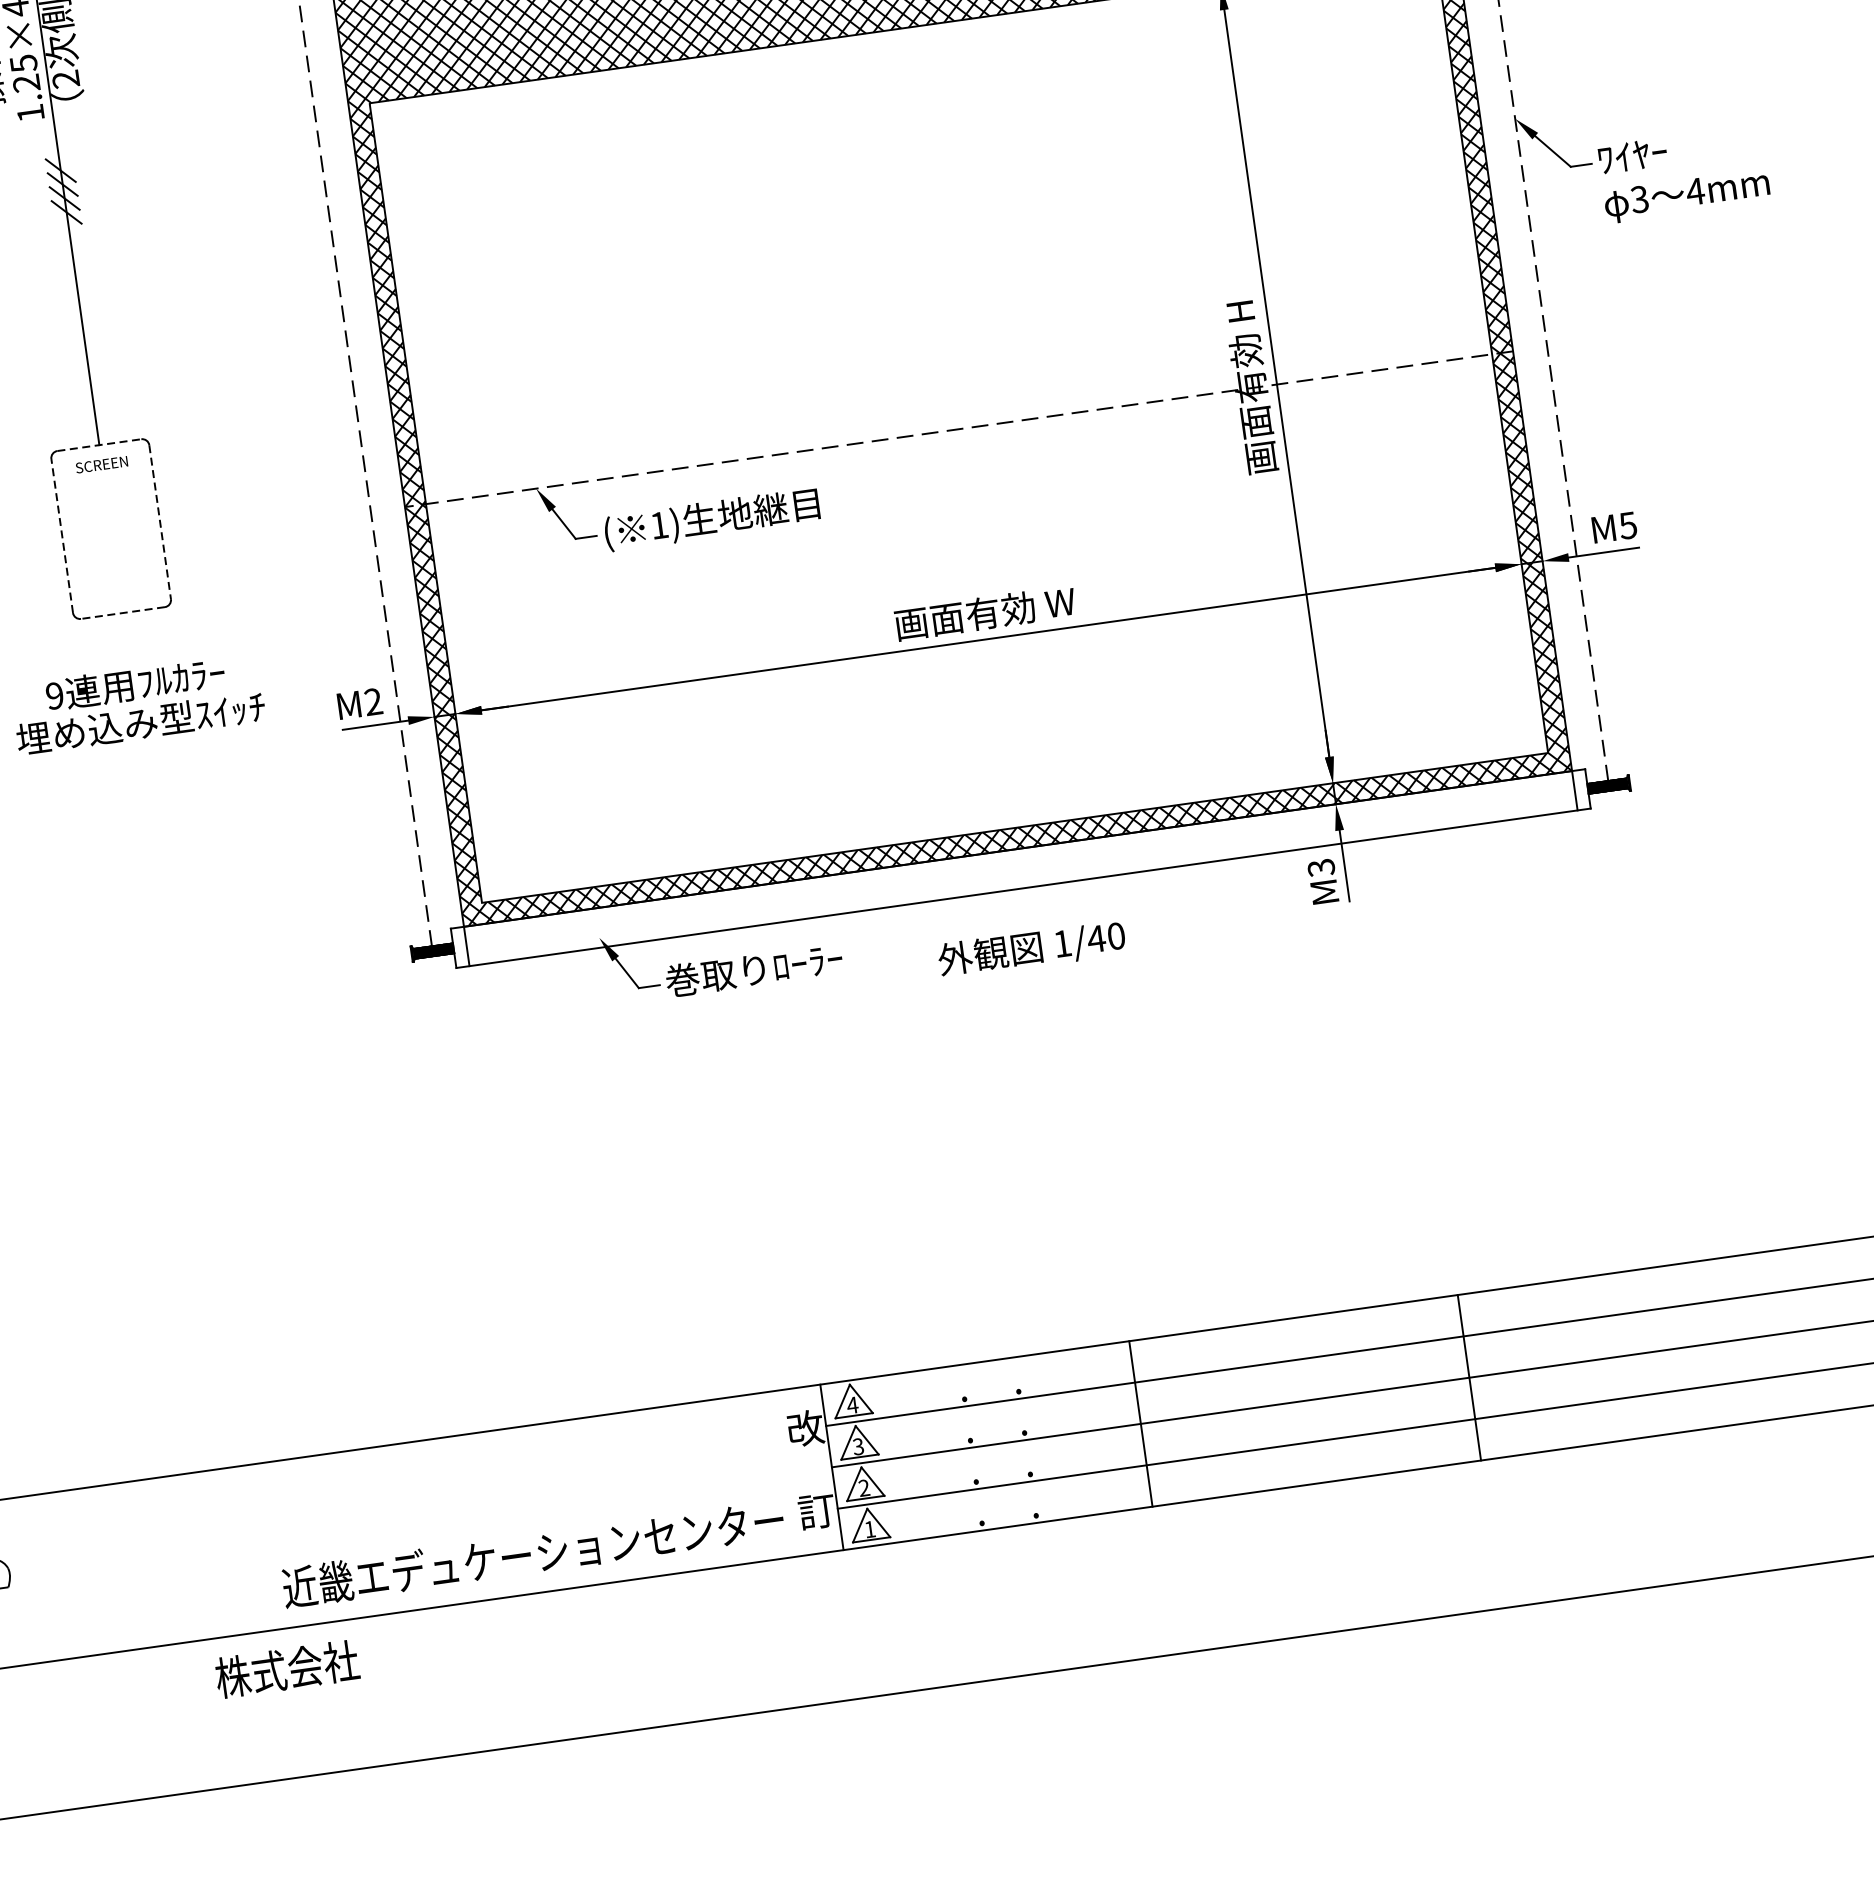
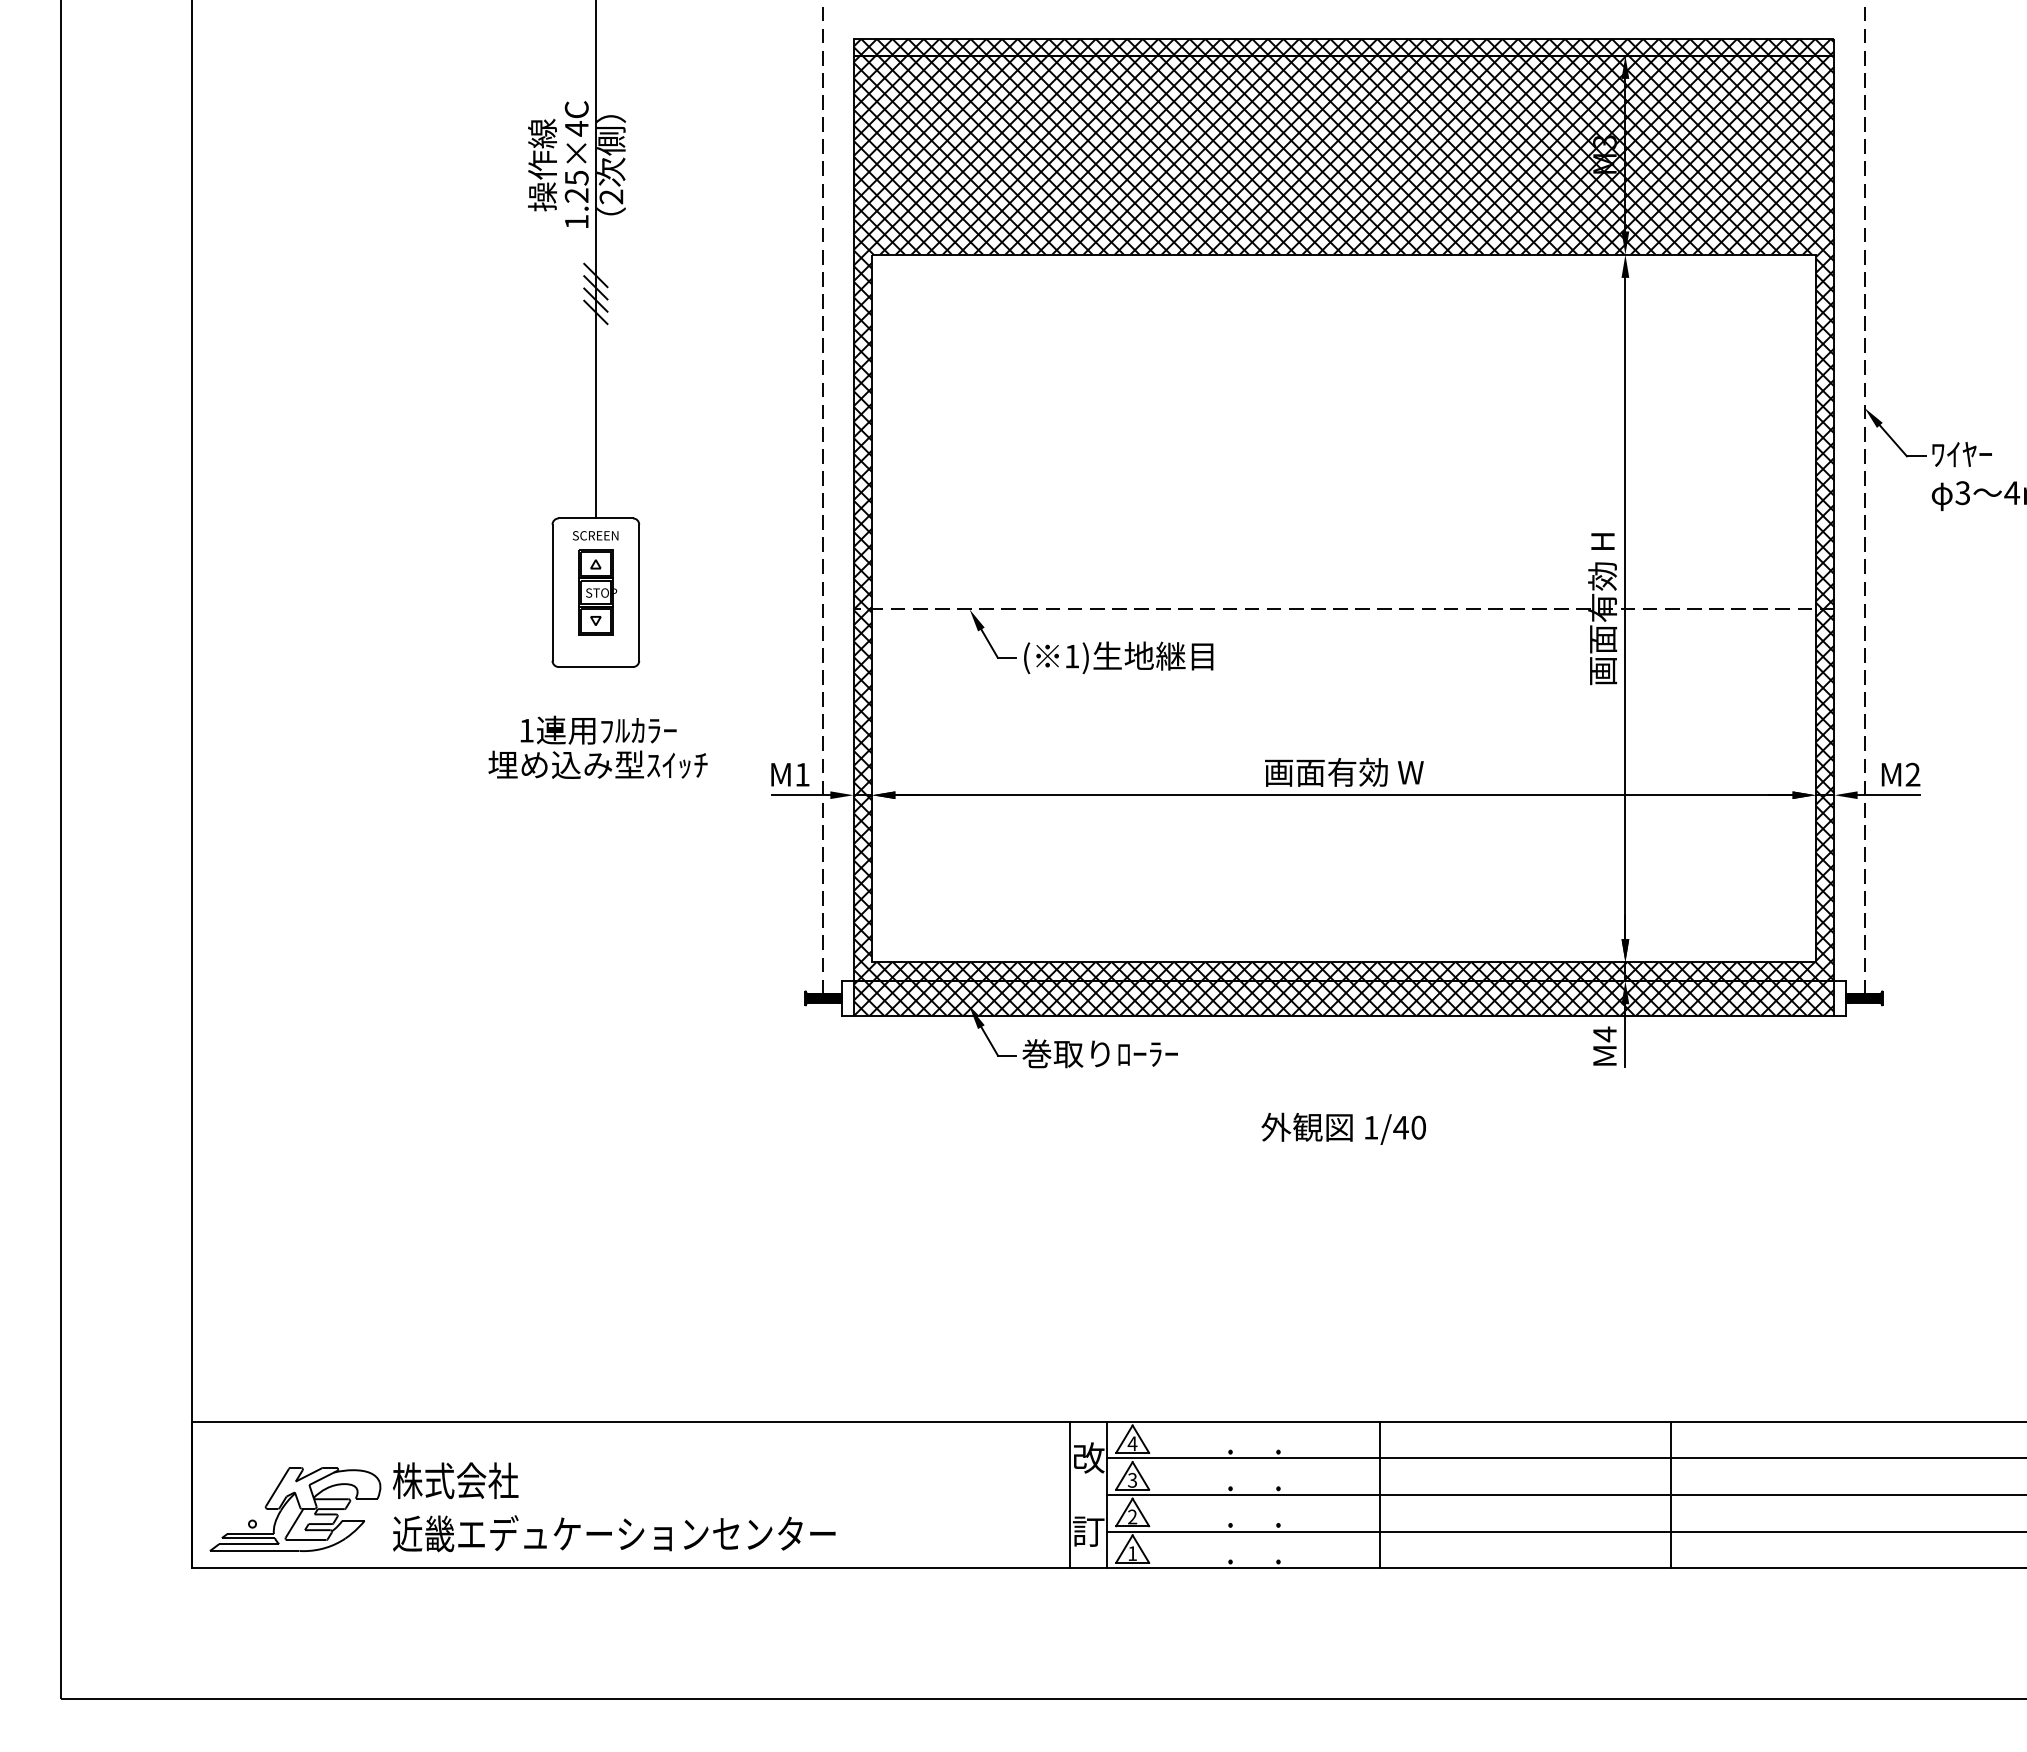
line: (100, 445) -> (596, 518), dashed -> solid
line: (160, 523) -> (639, 593), dashed -> solid
text: (1627, 525) -> (1912, 774), M5 -> M2
part: (112, 528) -> (597, 592), added
line: (62, 535) -> (552, 592), dashed -> solid
line: (122, 613) -> (595, 667), dashed -> solid
text: (54, 695) -> (526, 730), 9 -> 1
text: (373, 701) -> (802, 774), M2 -> M1
hatch: (1020, 867) -> (1343, 997), added
text: (1320, 868) -> (1604, 1034), M3 -> M4
text: (1031, 949) -> (1343, 1128), moved
line: (790, 1472) -> (1070, 1494), added
text: (533, 1553) -> (614, 1533), moved
text: (287, 1668) -> (455, 1480), moved

